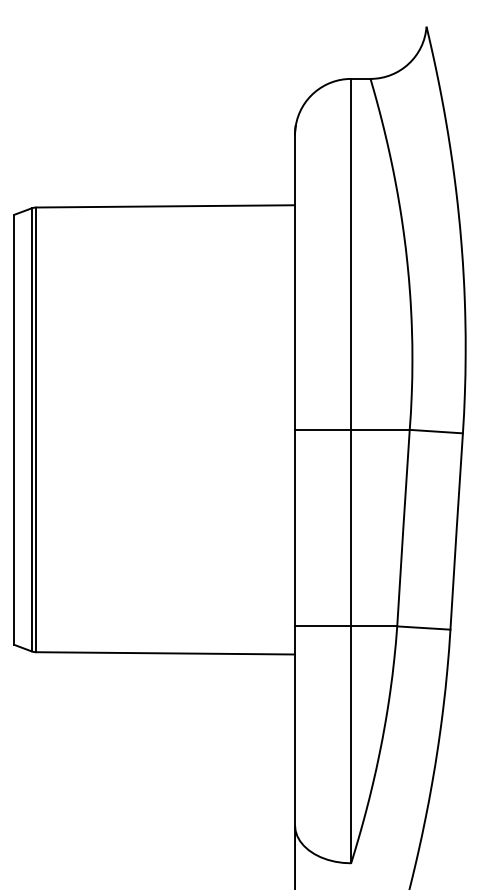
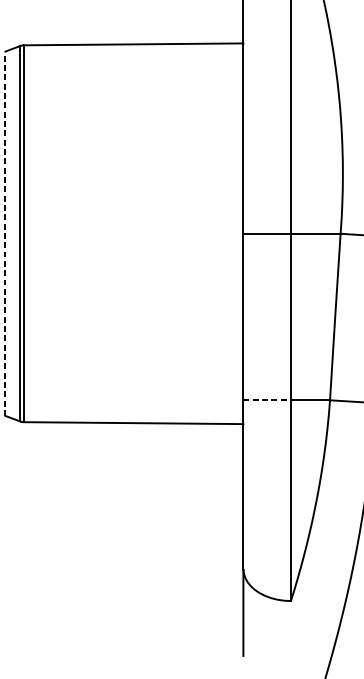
line: (14, 429) -> (5, 233), solid -> dashed
line: (323, 626) -> (267, 400), solid -> dashed

